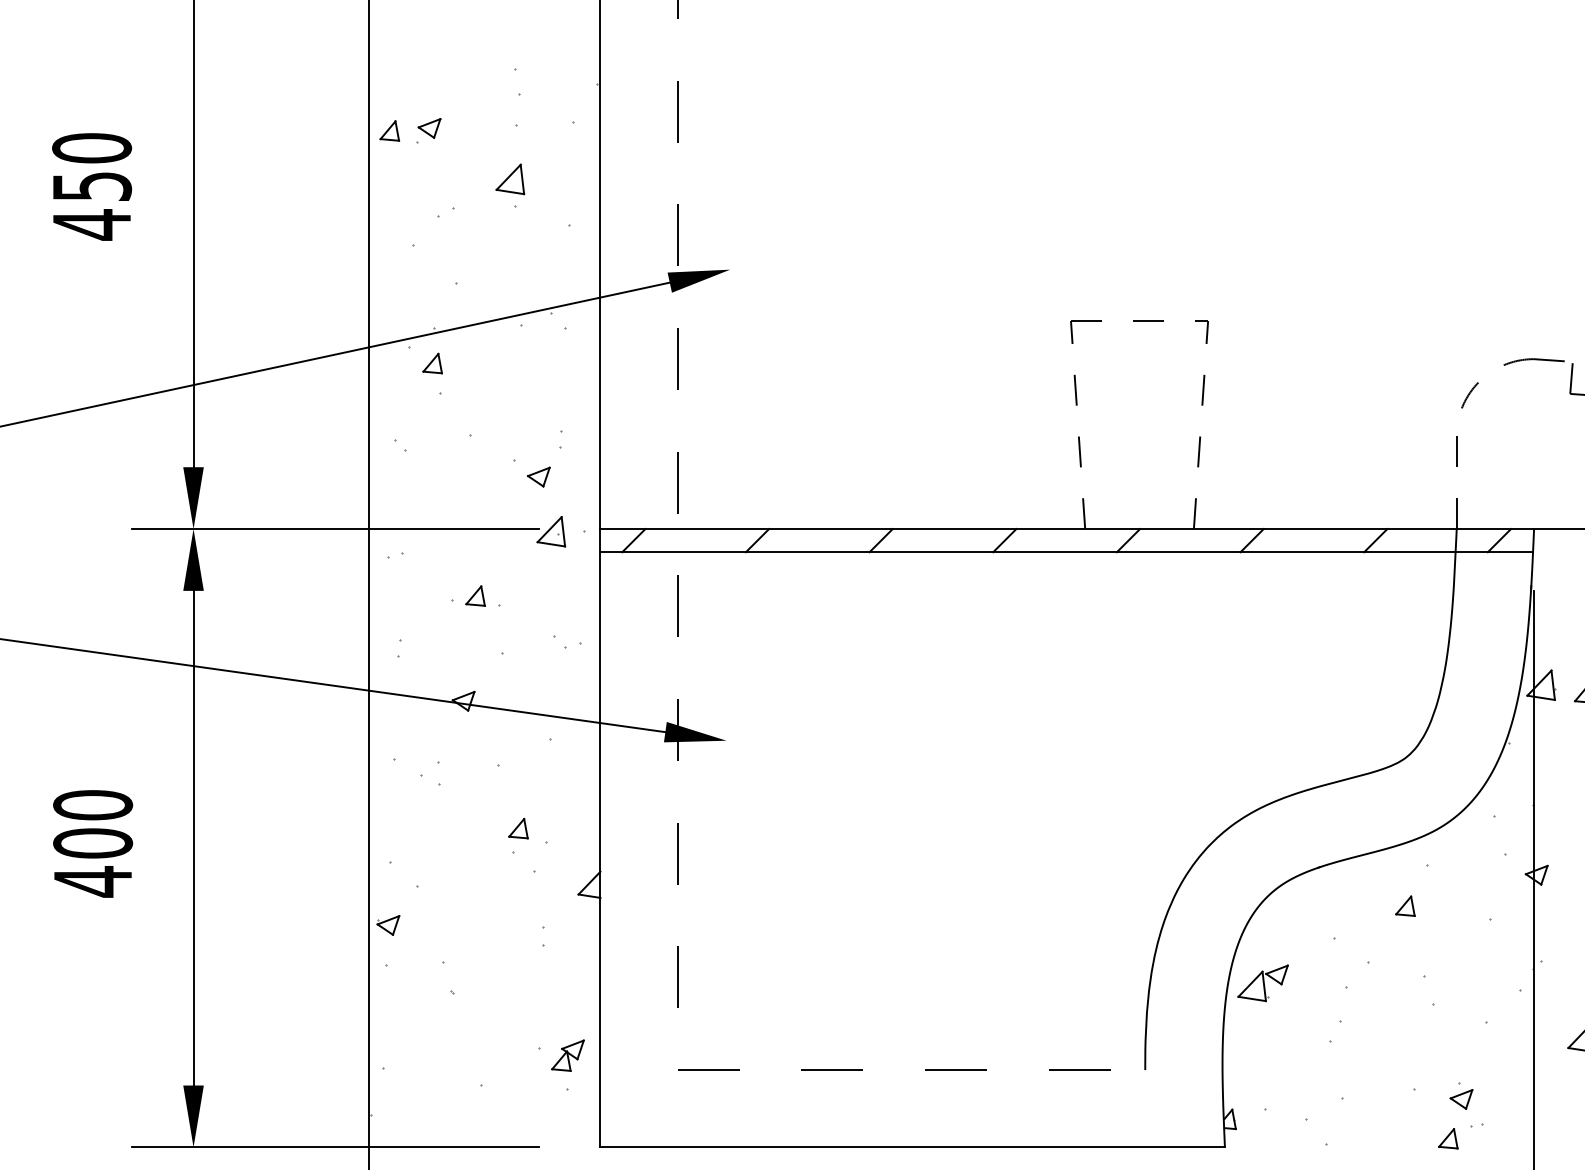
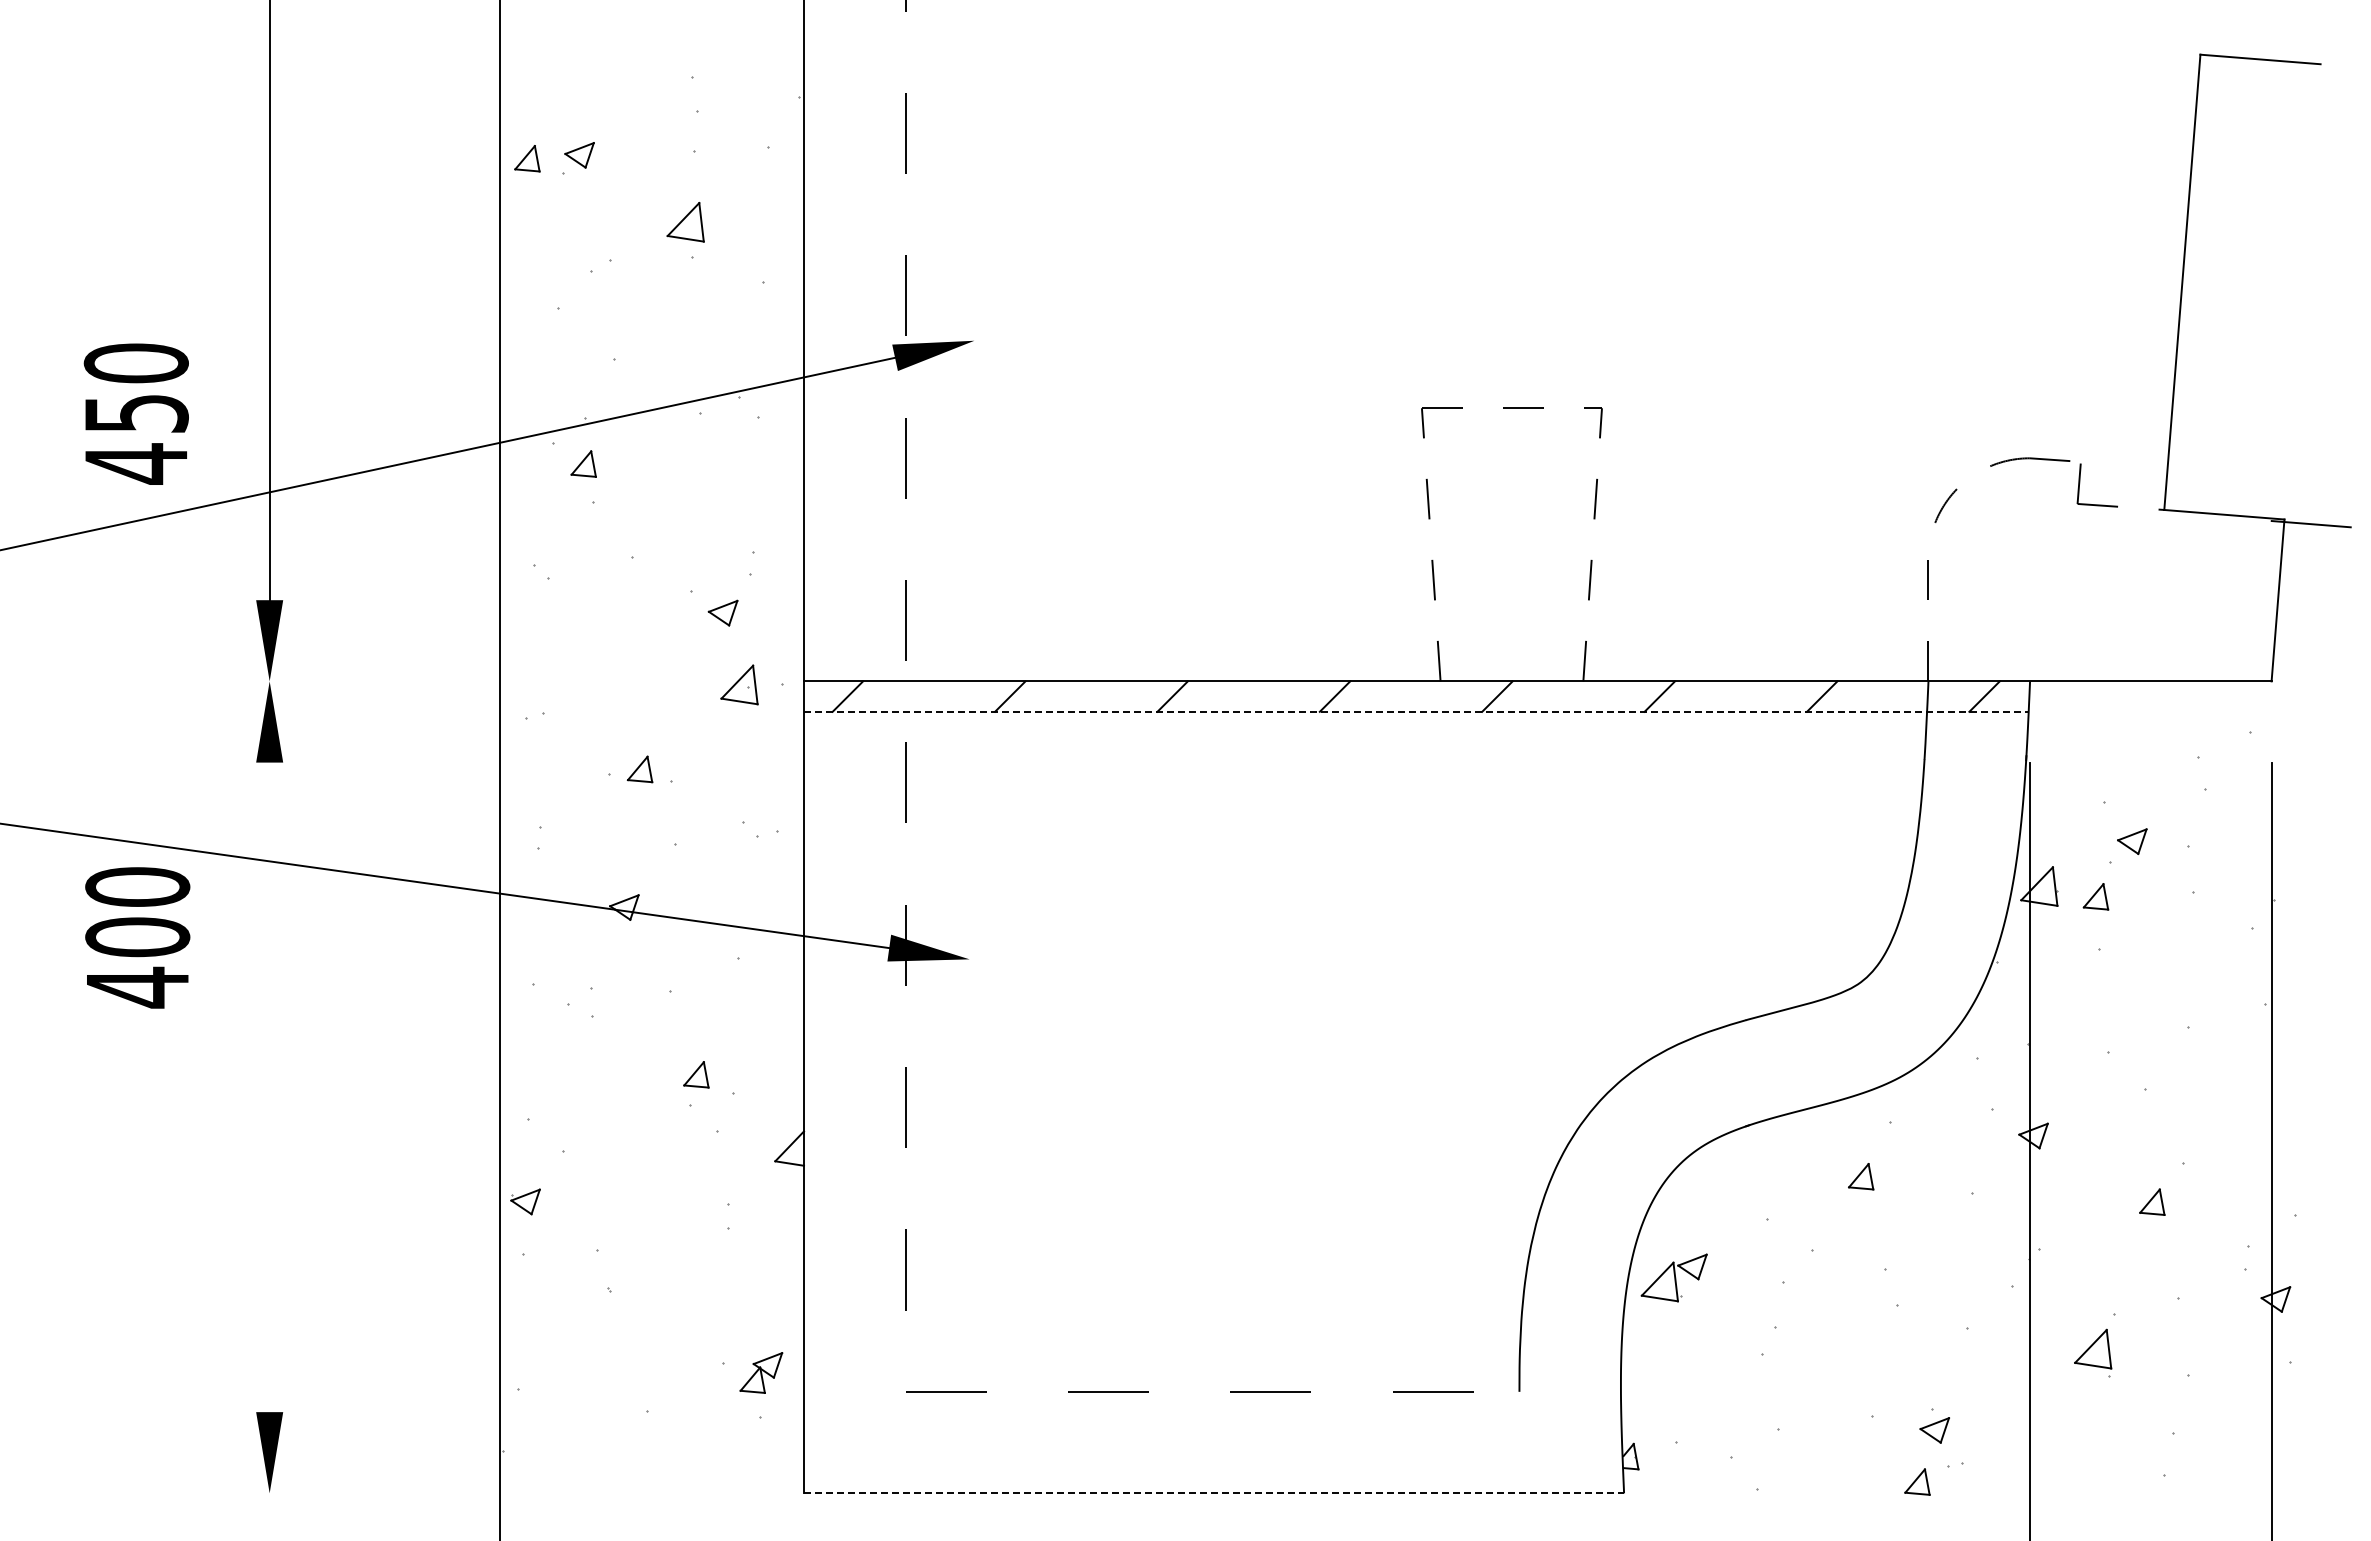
text: (91, 186) -> (135, 413), moved
line: (335, 529) -> (455, 681), removed
line: (1066, 551) -> (1416, 711), solid -> dashed
line: (193, 838) -> (269, 1087), removed
text: (92, 843) -> (137, 937), moved
line: (335, 1147) -> (455, 1493), removed
line: (913, 1147) -> (1214, 1493), solid -> dashed

